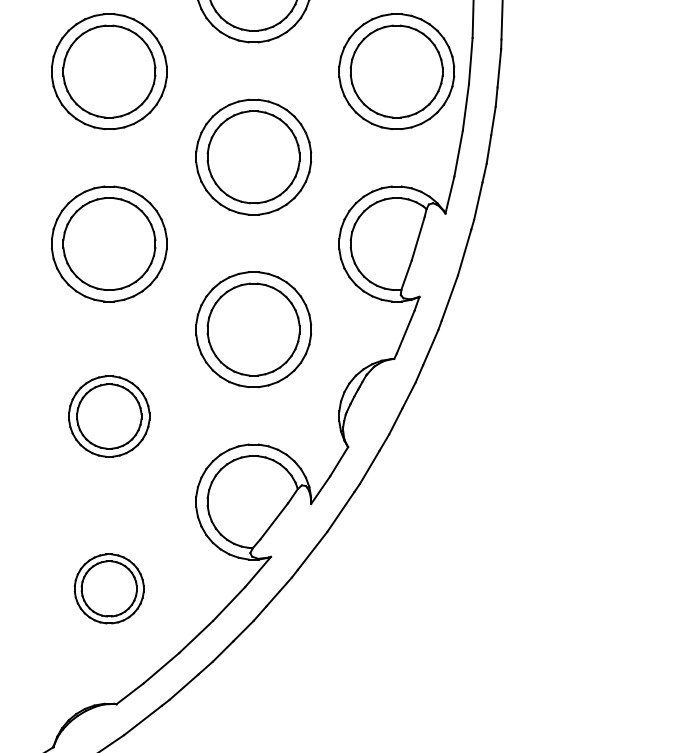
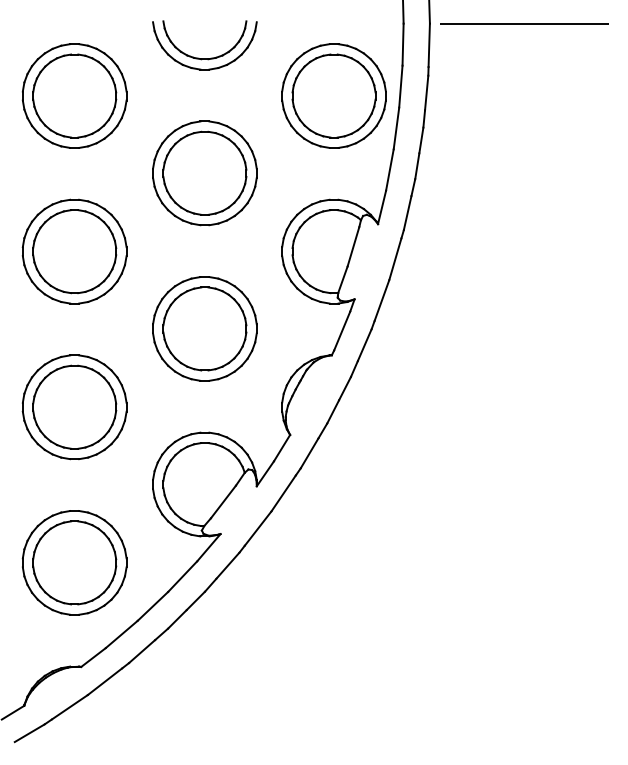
part: (109, 416) -> (74, 407), size x1.43
part: (109, 588) -> (74, 562), size x1.67

